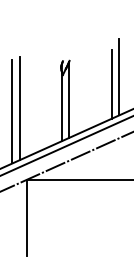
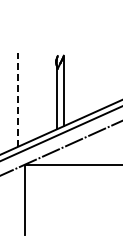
line: (119, 76) -> (109, 70), removed
line: (111, 83) -> (102, 76), removed
line: (20, 108) -> (18, 99), solid -> dashed
line: (12, 111) -> (11, 102), removed

